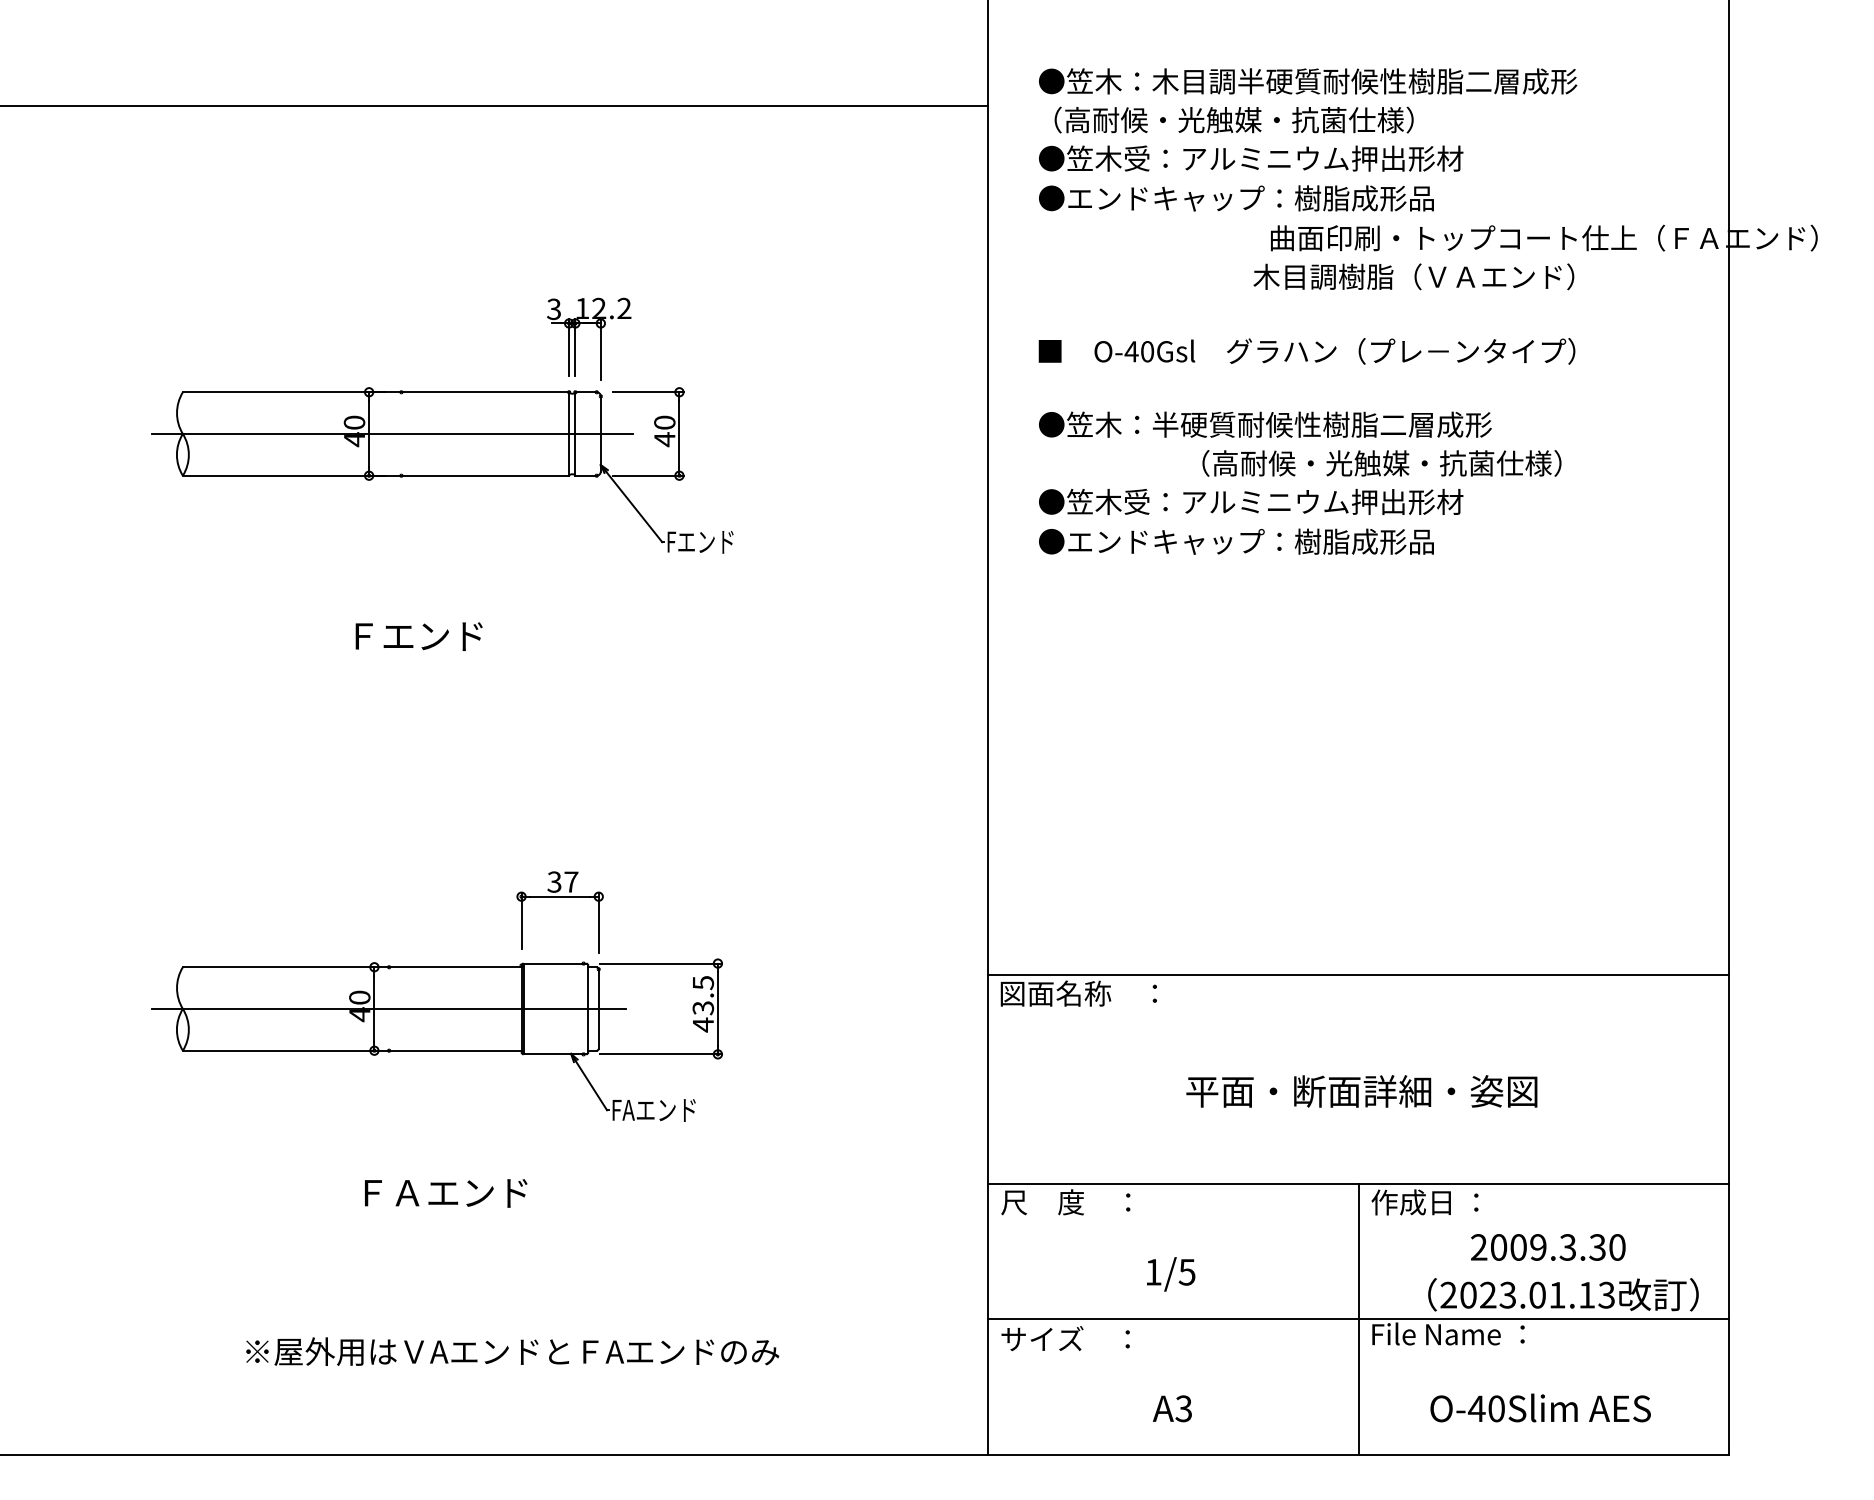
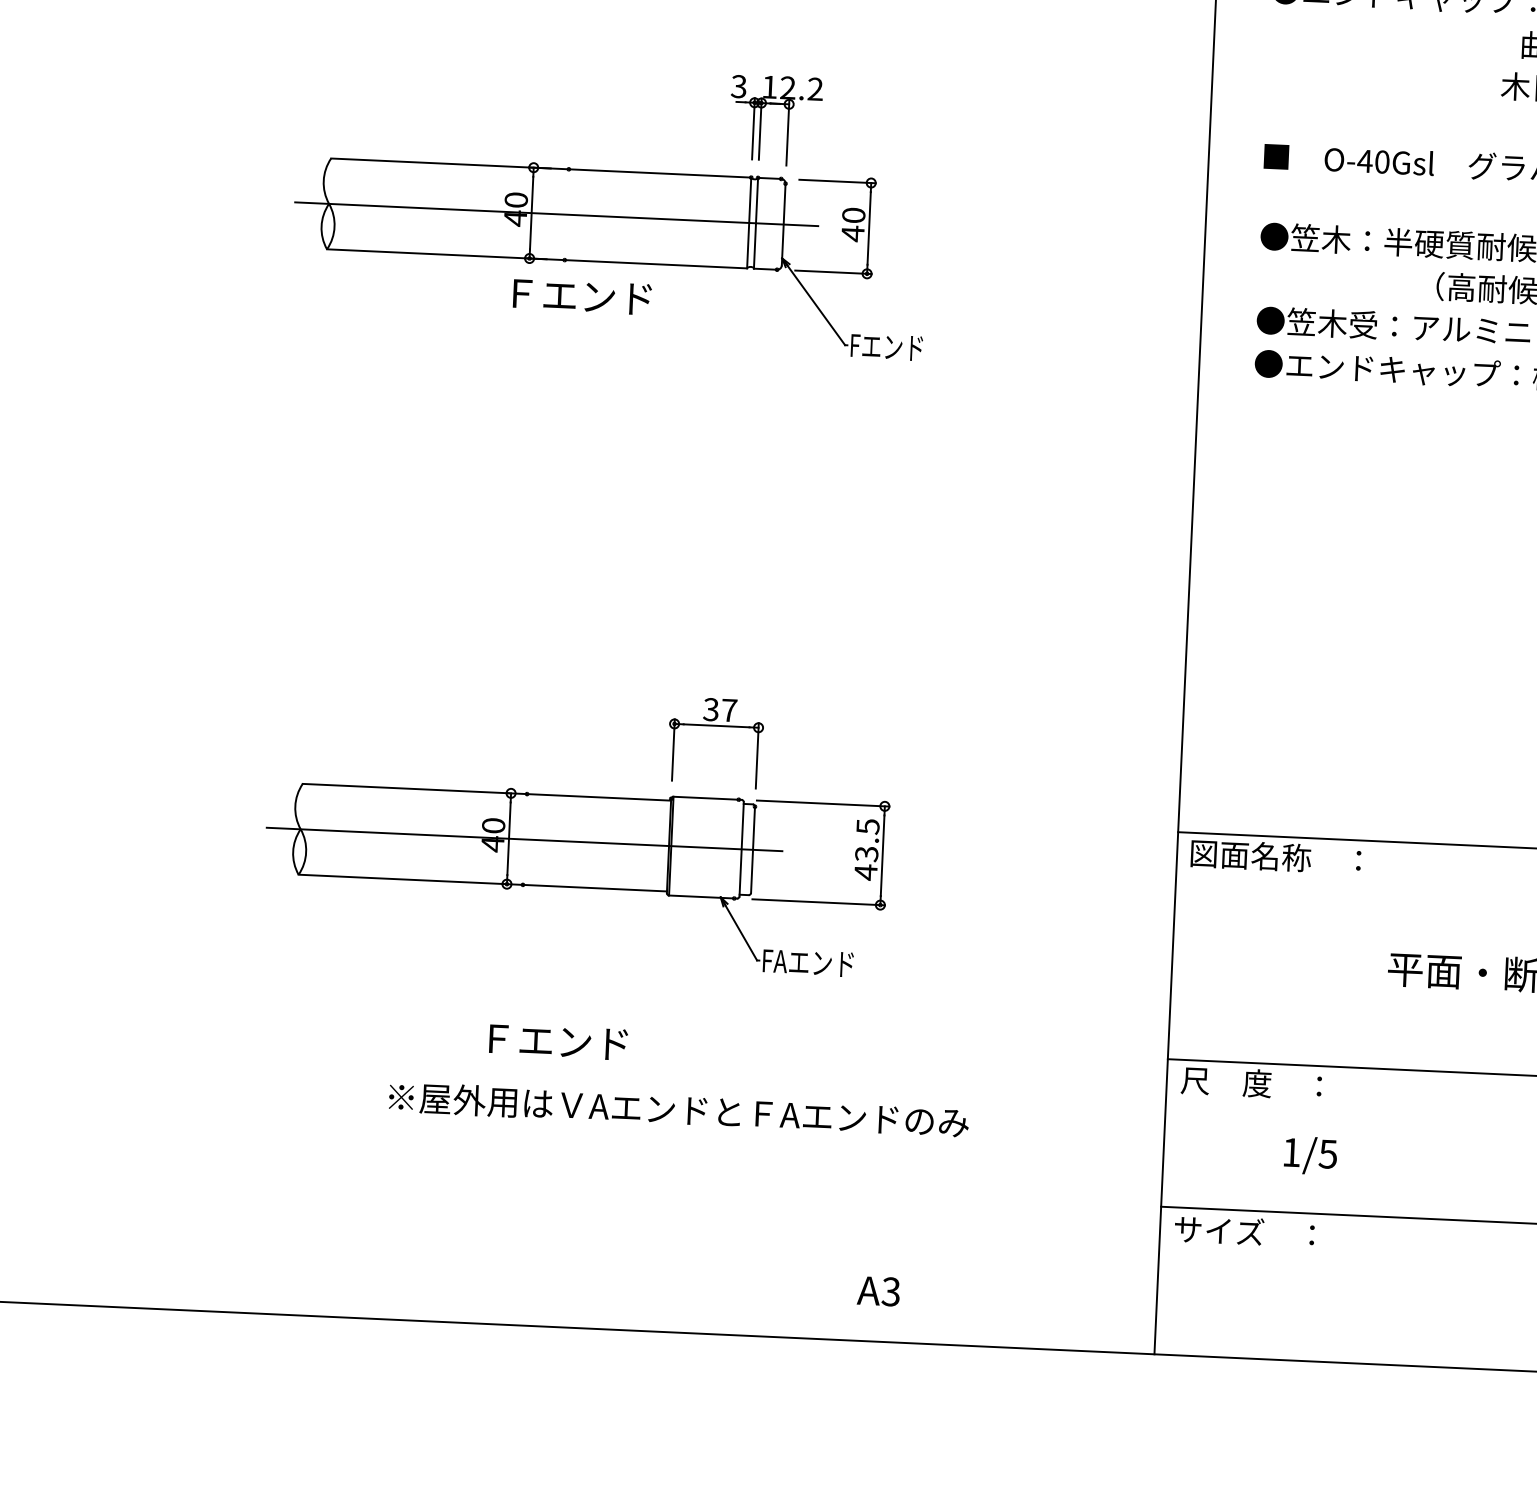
text: (418, 636) -> (581, 296), moved
text: (459, 1193) -> (592, 1043), ＦＡエンド -> Ｆエンド
text: (1171, 1274) -> (1311, 1155), moved
text: (512, 1351) -> (678, 1109), moved
text: (1172, 1408) -> (878, 1291), moved

